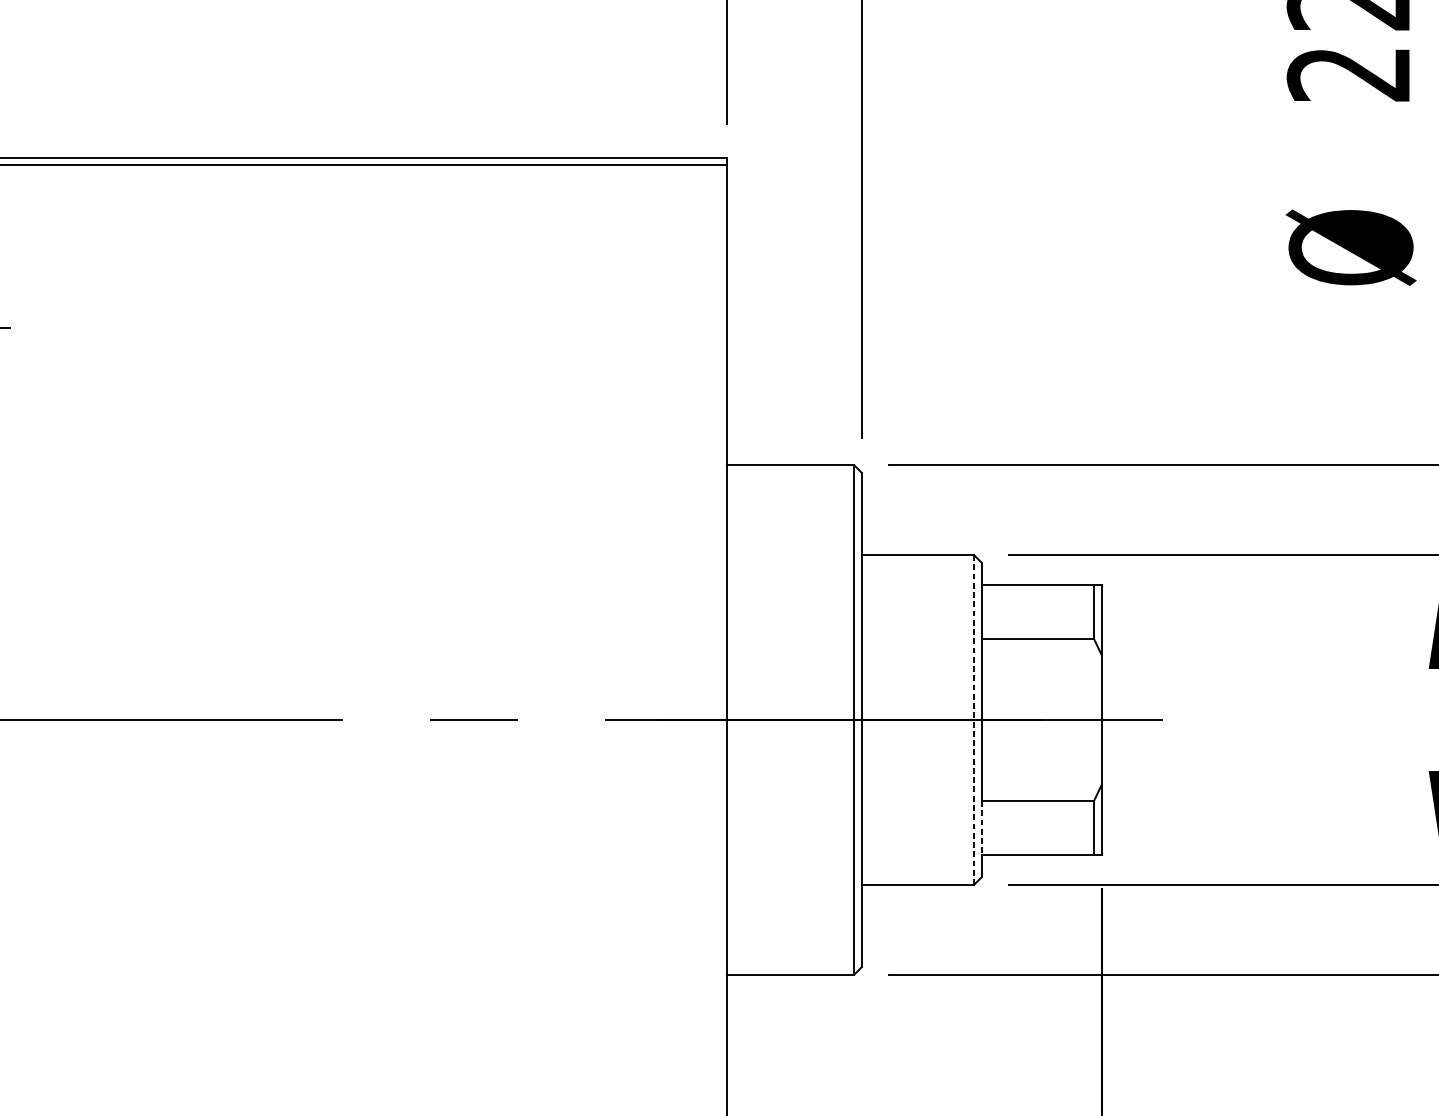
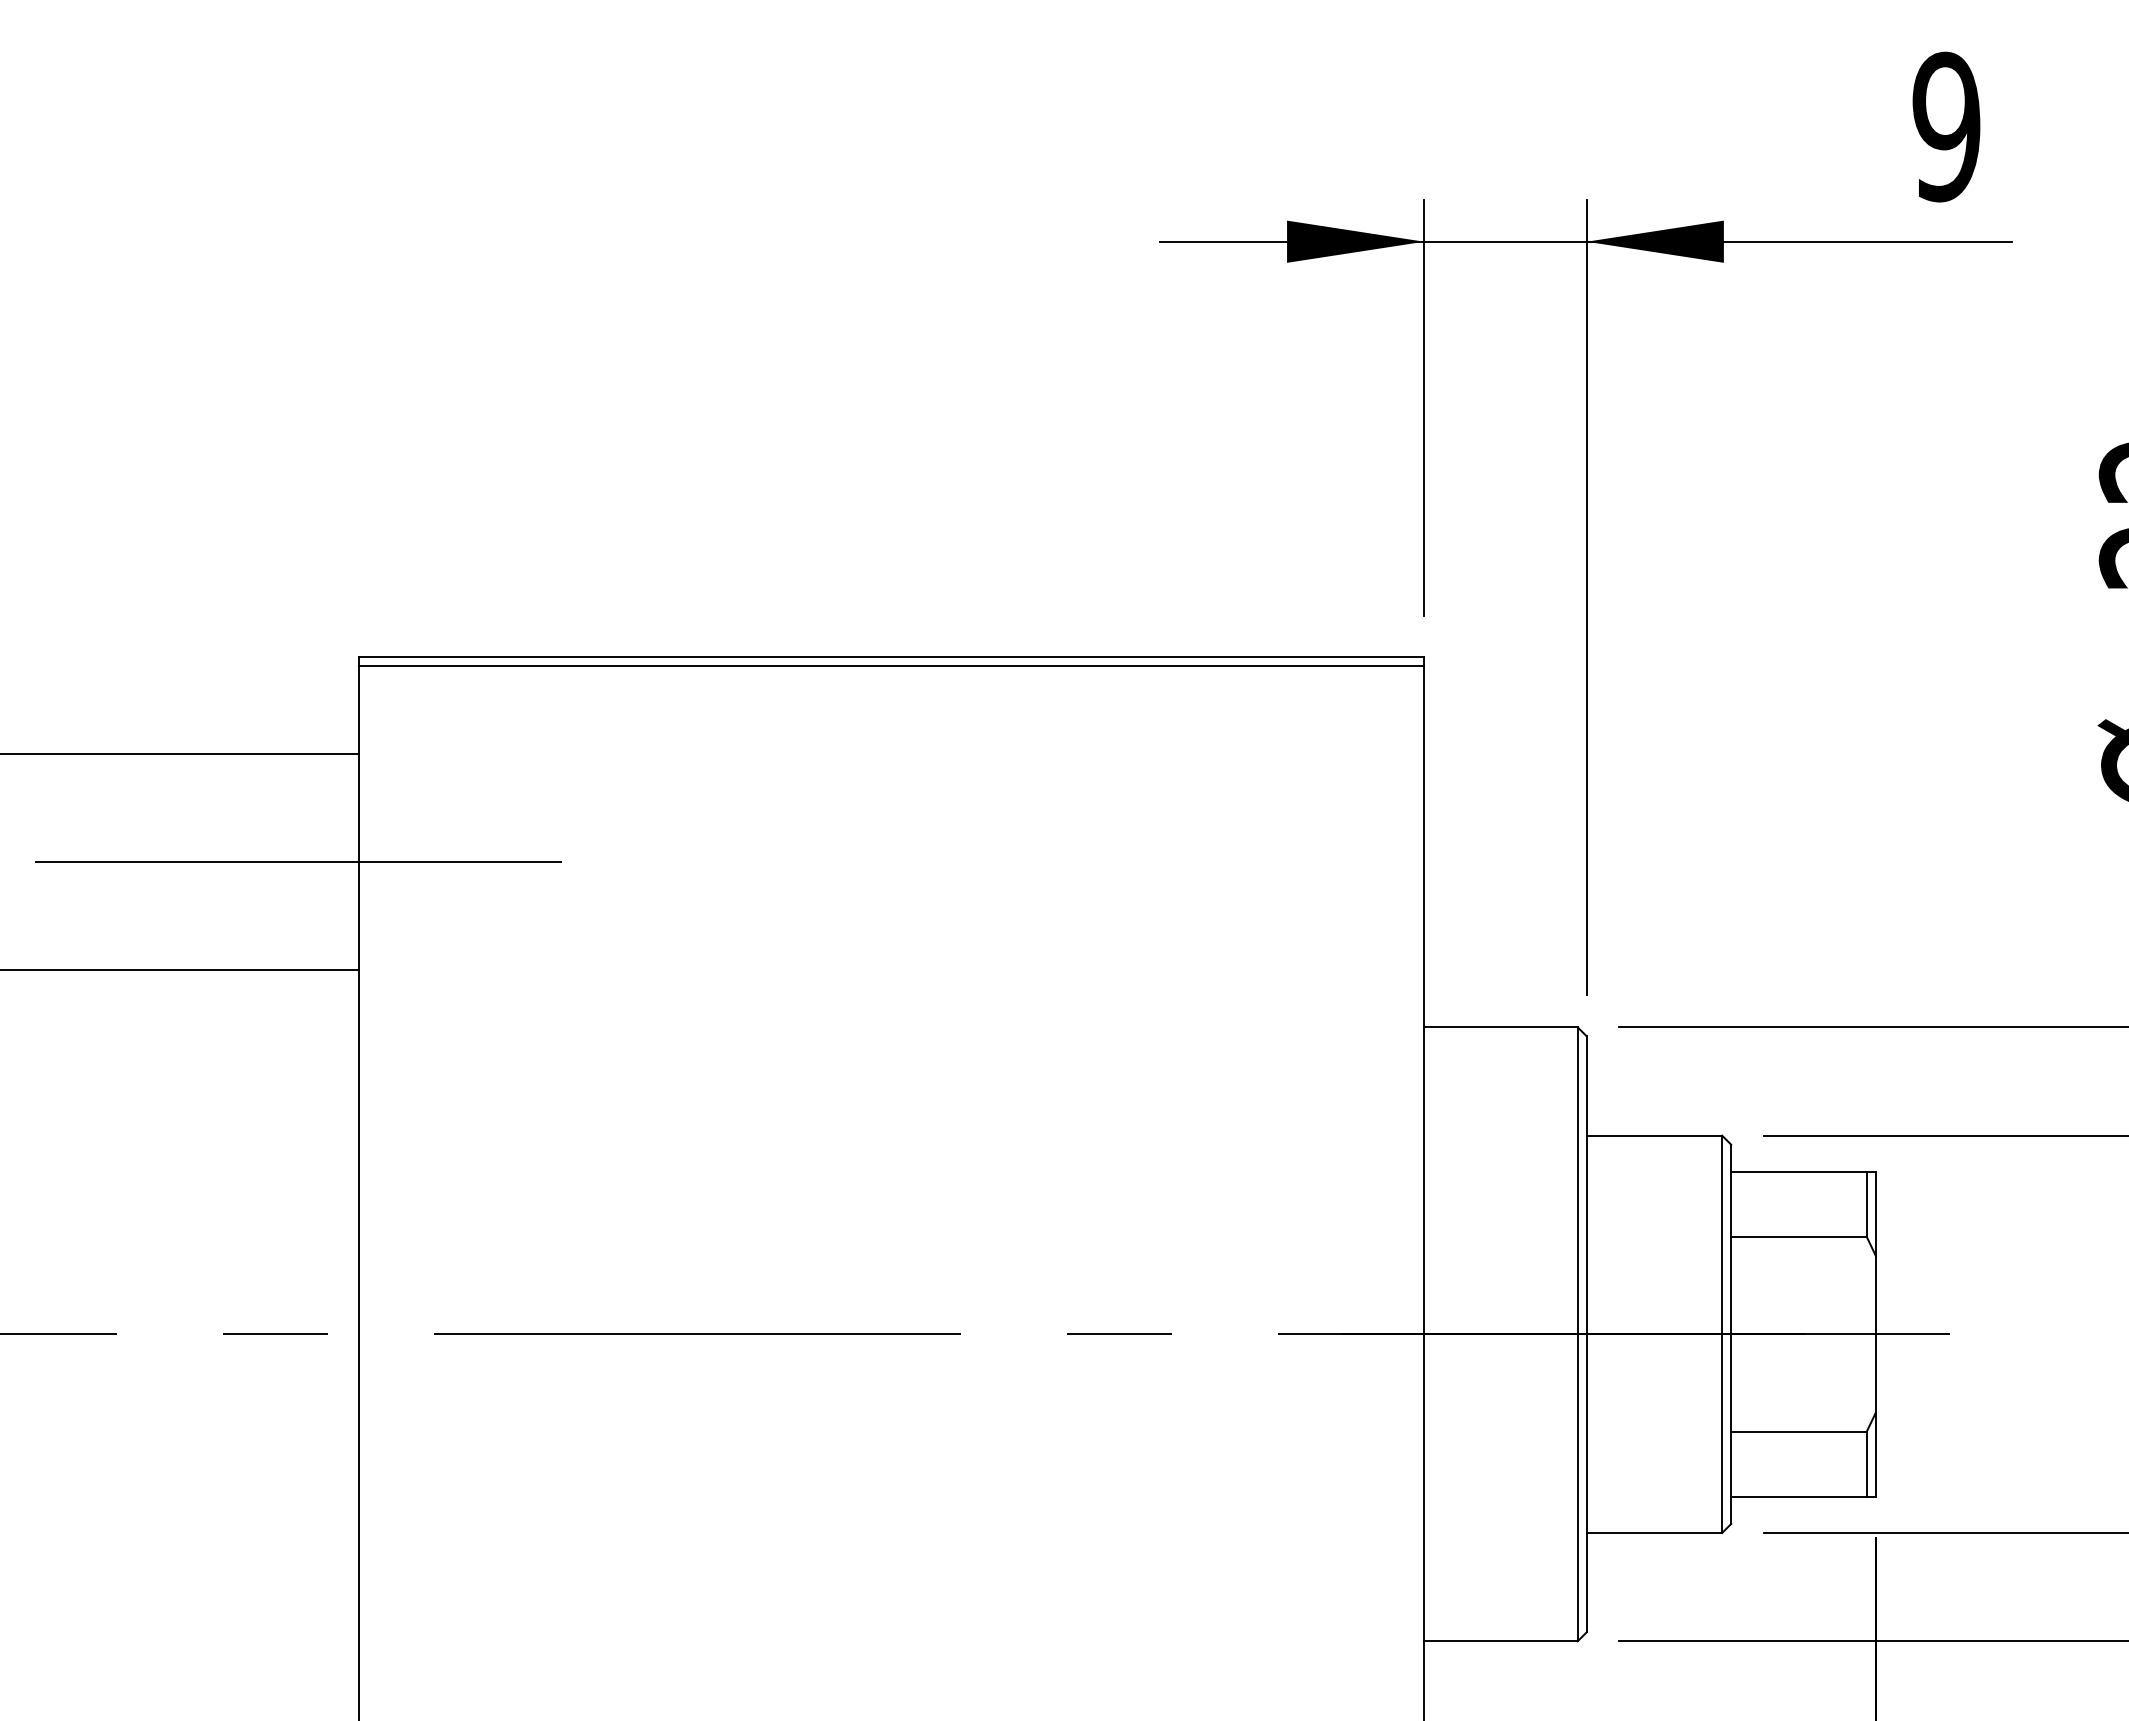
line: (974, 720) -> (1722, 1334), dashed -> solid
line: (981, 828) -> (1731, 1464), dashed -> solid

